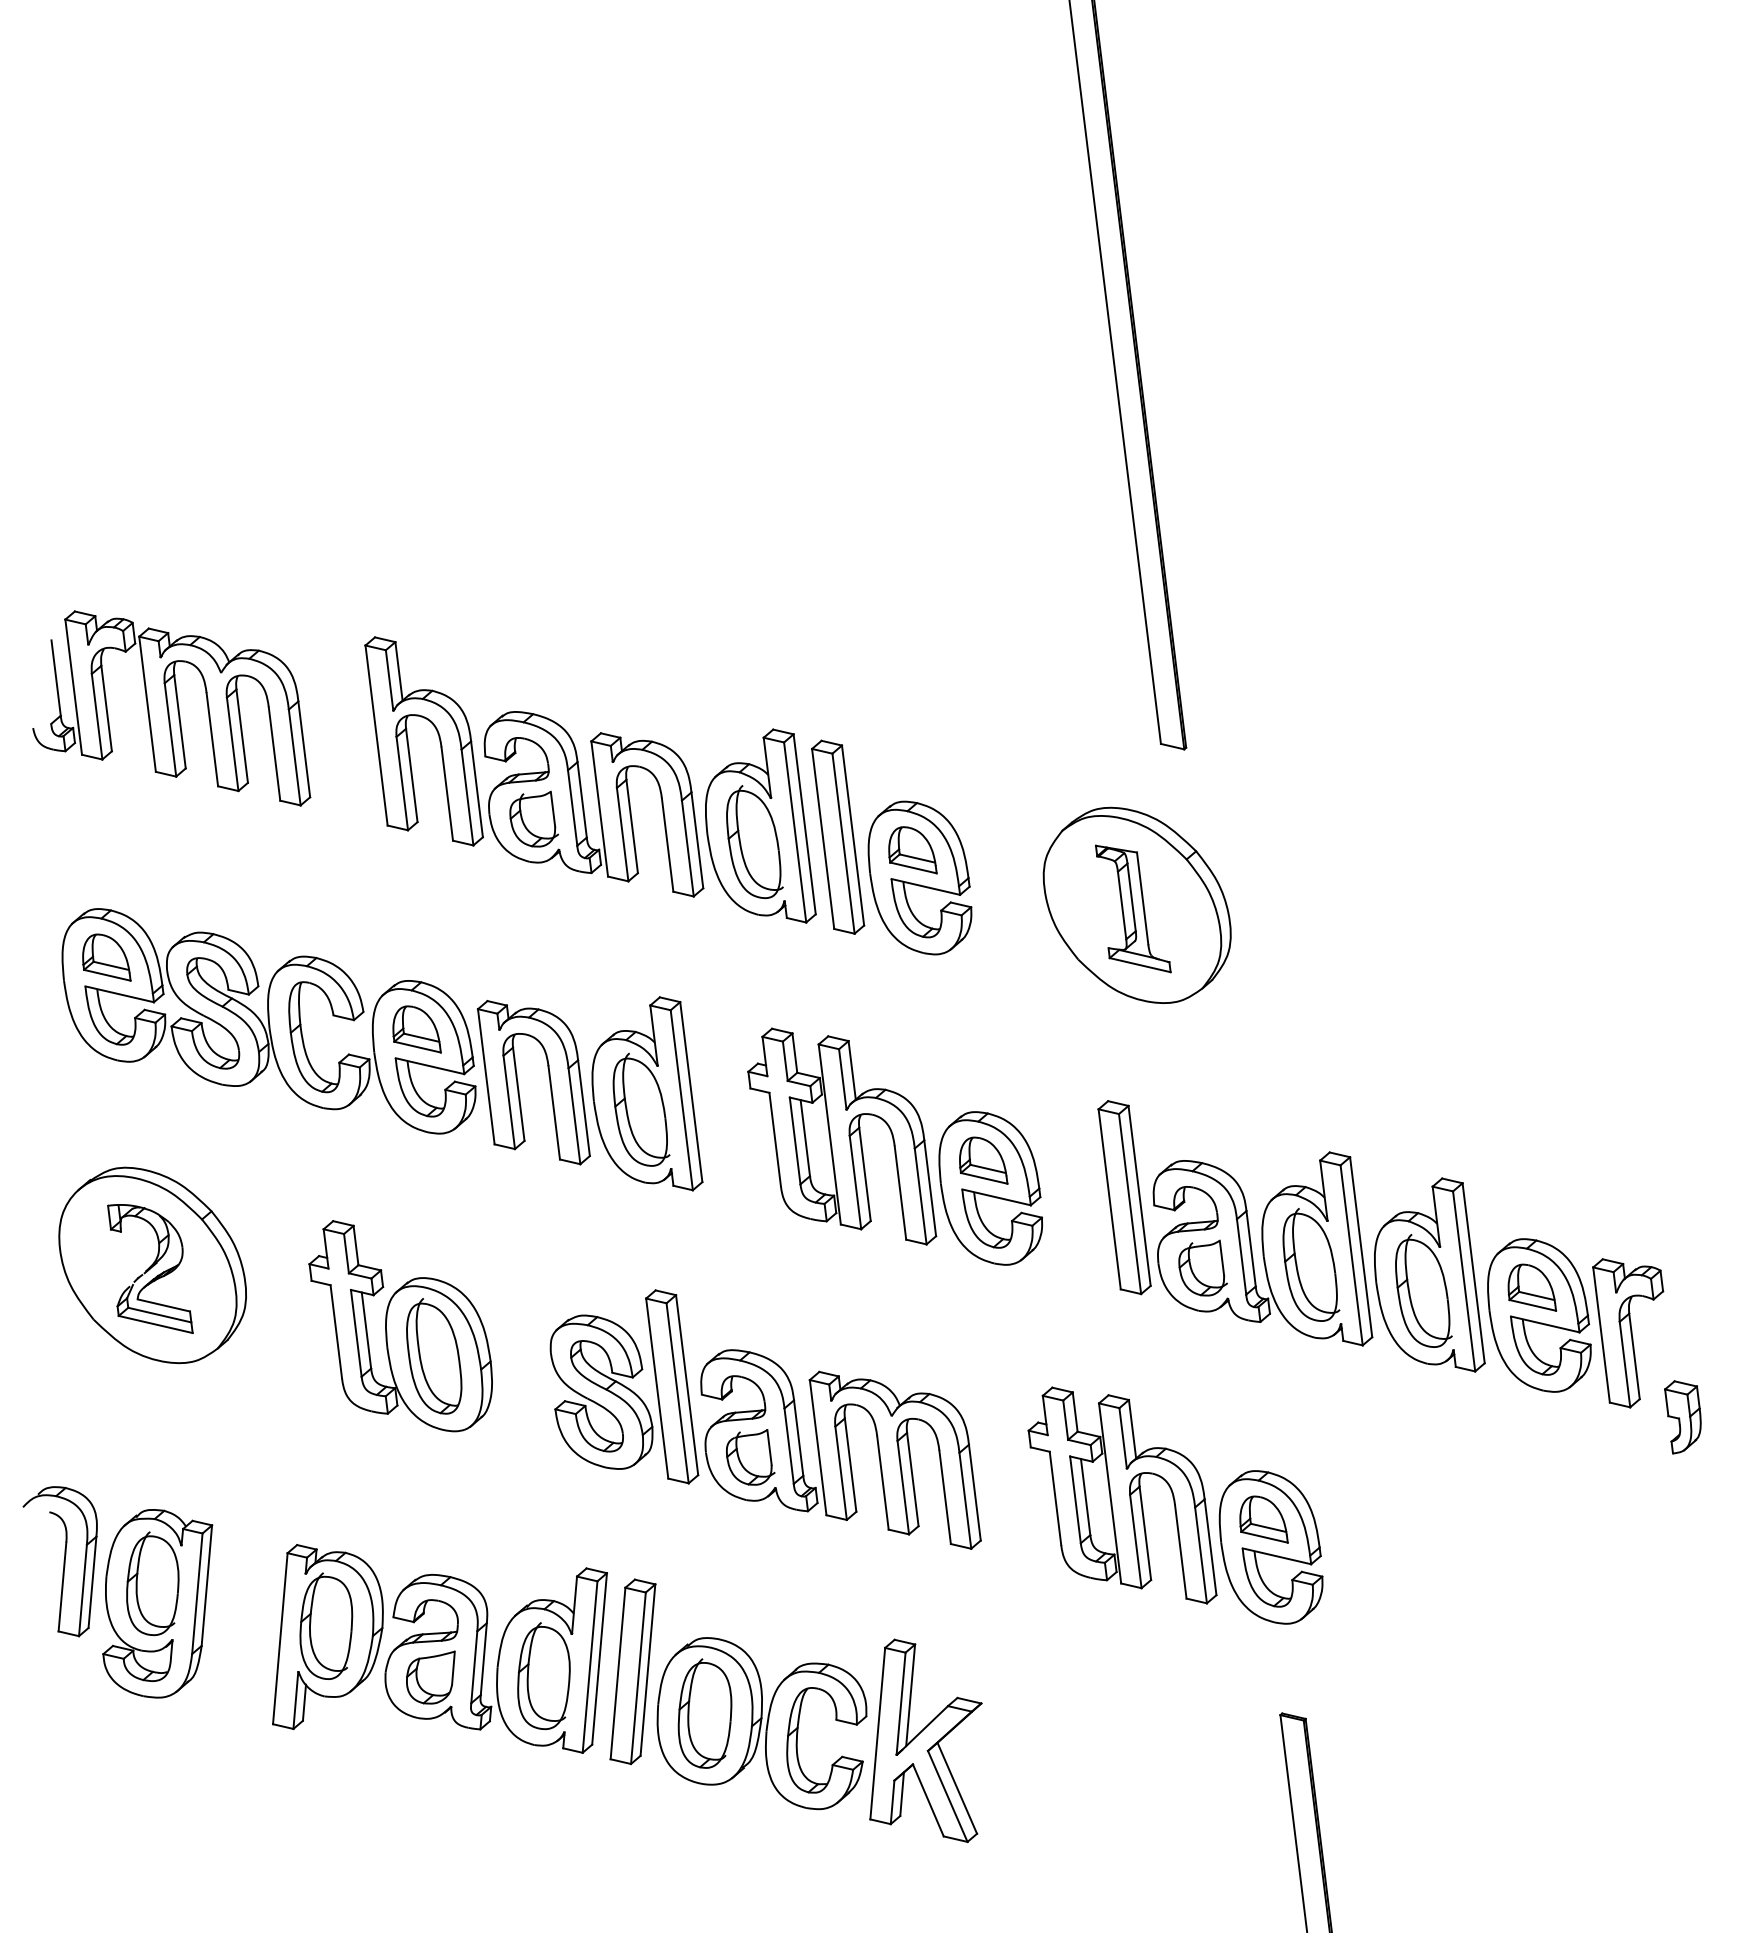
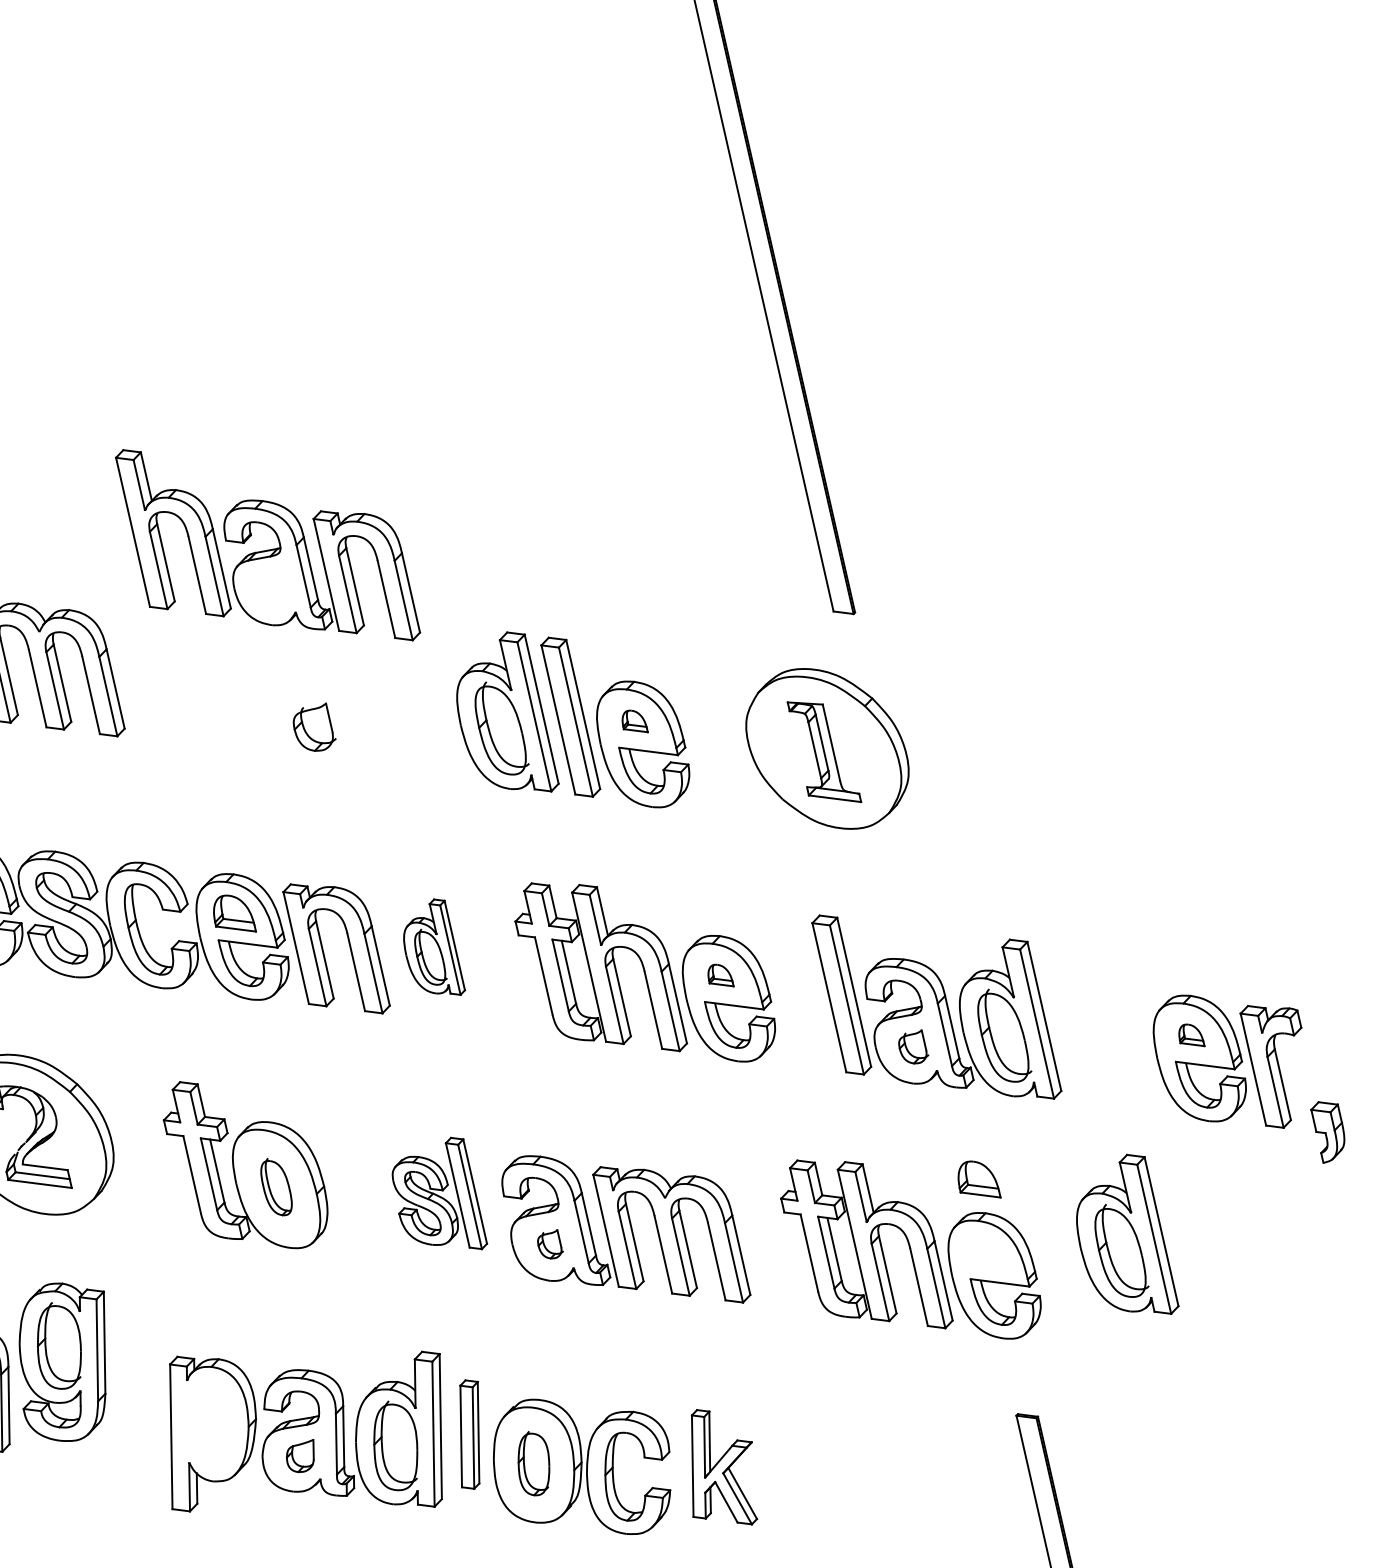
part: (534, 766) -> (268, 544), moved
part: (912, 850) -> (634, 722), size x0.6
part: (647, 1093) -> (432, 948), size x0.6
part: (983, 1160) -> (720, 975), size x0.6
part: (1202, 1267) -> (913, 1046), size x0.7
part: (1429, 1274) -> (1124, 1236), moved
part: (1532, 1287) -> (1191, 1035), size x0.6
part: (434, 1356) -> (276, 1187), size x0.6
part: (624, 1386) -> (438, 1196), size x0.7
part: (750, 1457) -> (550, 1244), size x0.6
part: (1263, 1519) -> (978, 1180), moved
part: (157, 1603) -> (64, 1361), moved
part: (326, 1625) -> (208, 1421), removed
part: (632, 1671) -> (469, 1434), size x0.7
part: (430, 1677) -> (300, 1456), size x0.7
part: (704, 1713) -> (533, 1463), size x0.7
part: (925, 1740) -> (721, 1467), size x0.7

